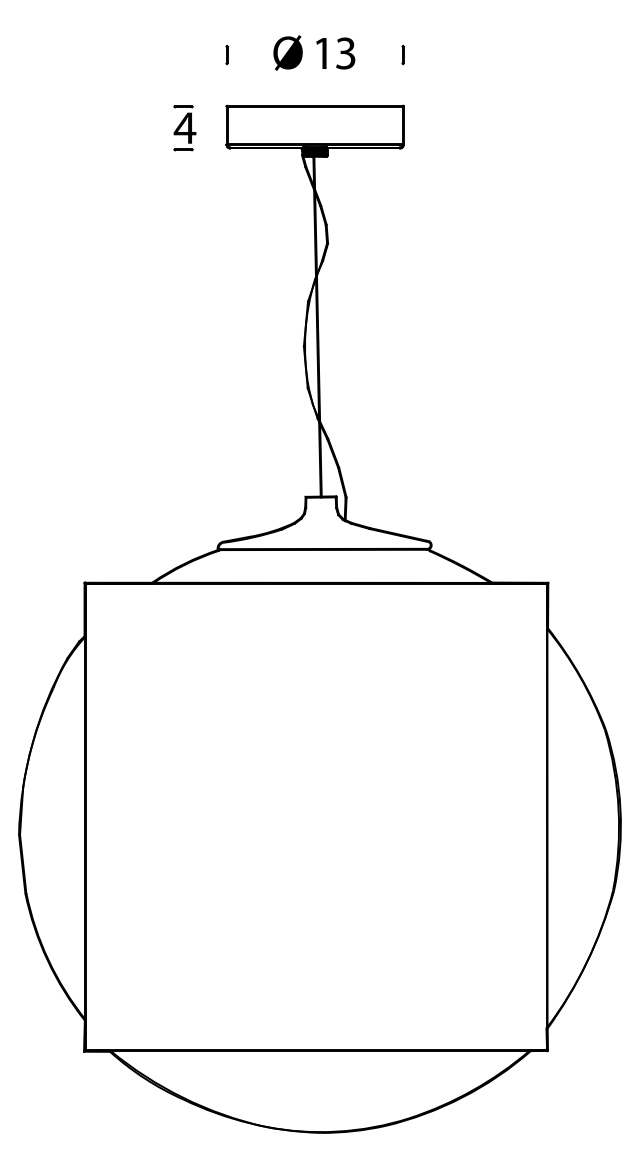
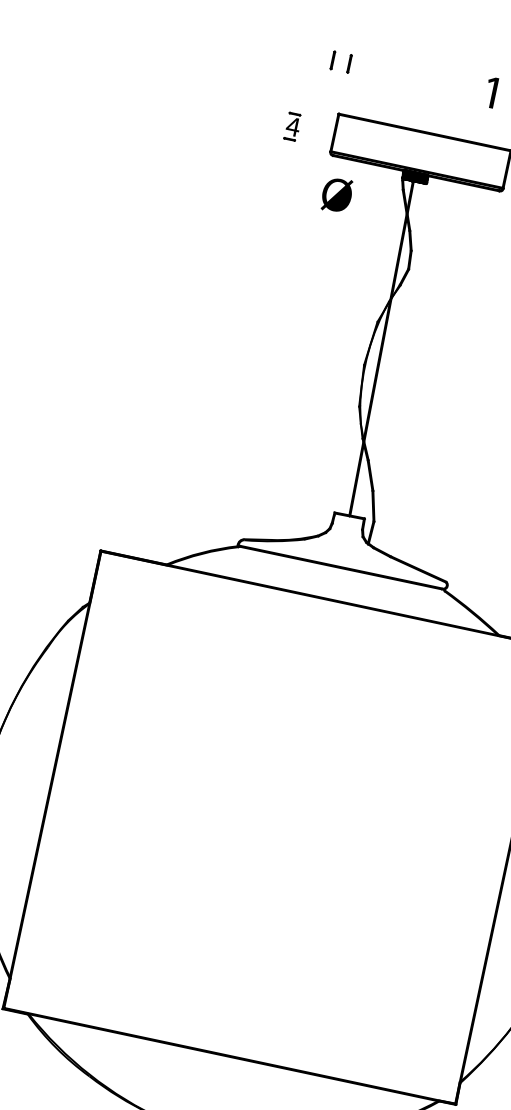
part: (287, 52) -> (336, 194), moved
part: (321, 53) -> (491, 92), moved
fill: (345, 53) -> (465, 87), removed
line: (209, 54) -> (332, 59), added
part: (184, 128) -> (292, 126), size x0.6

